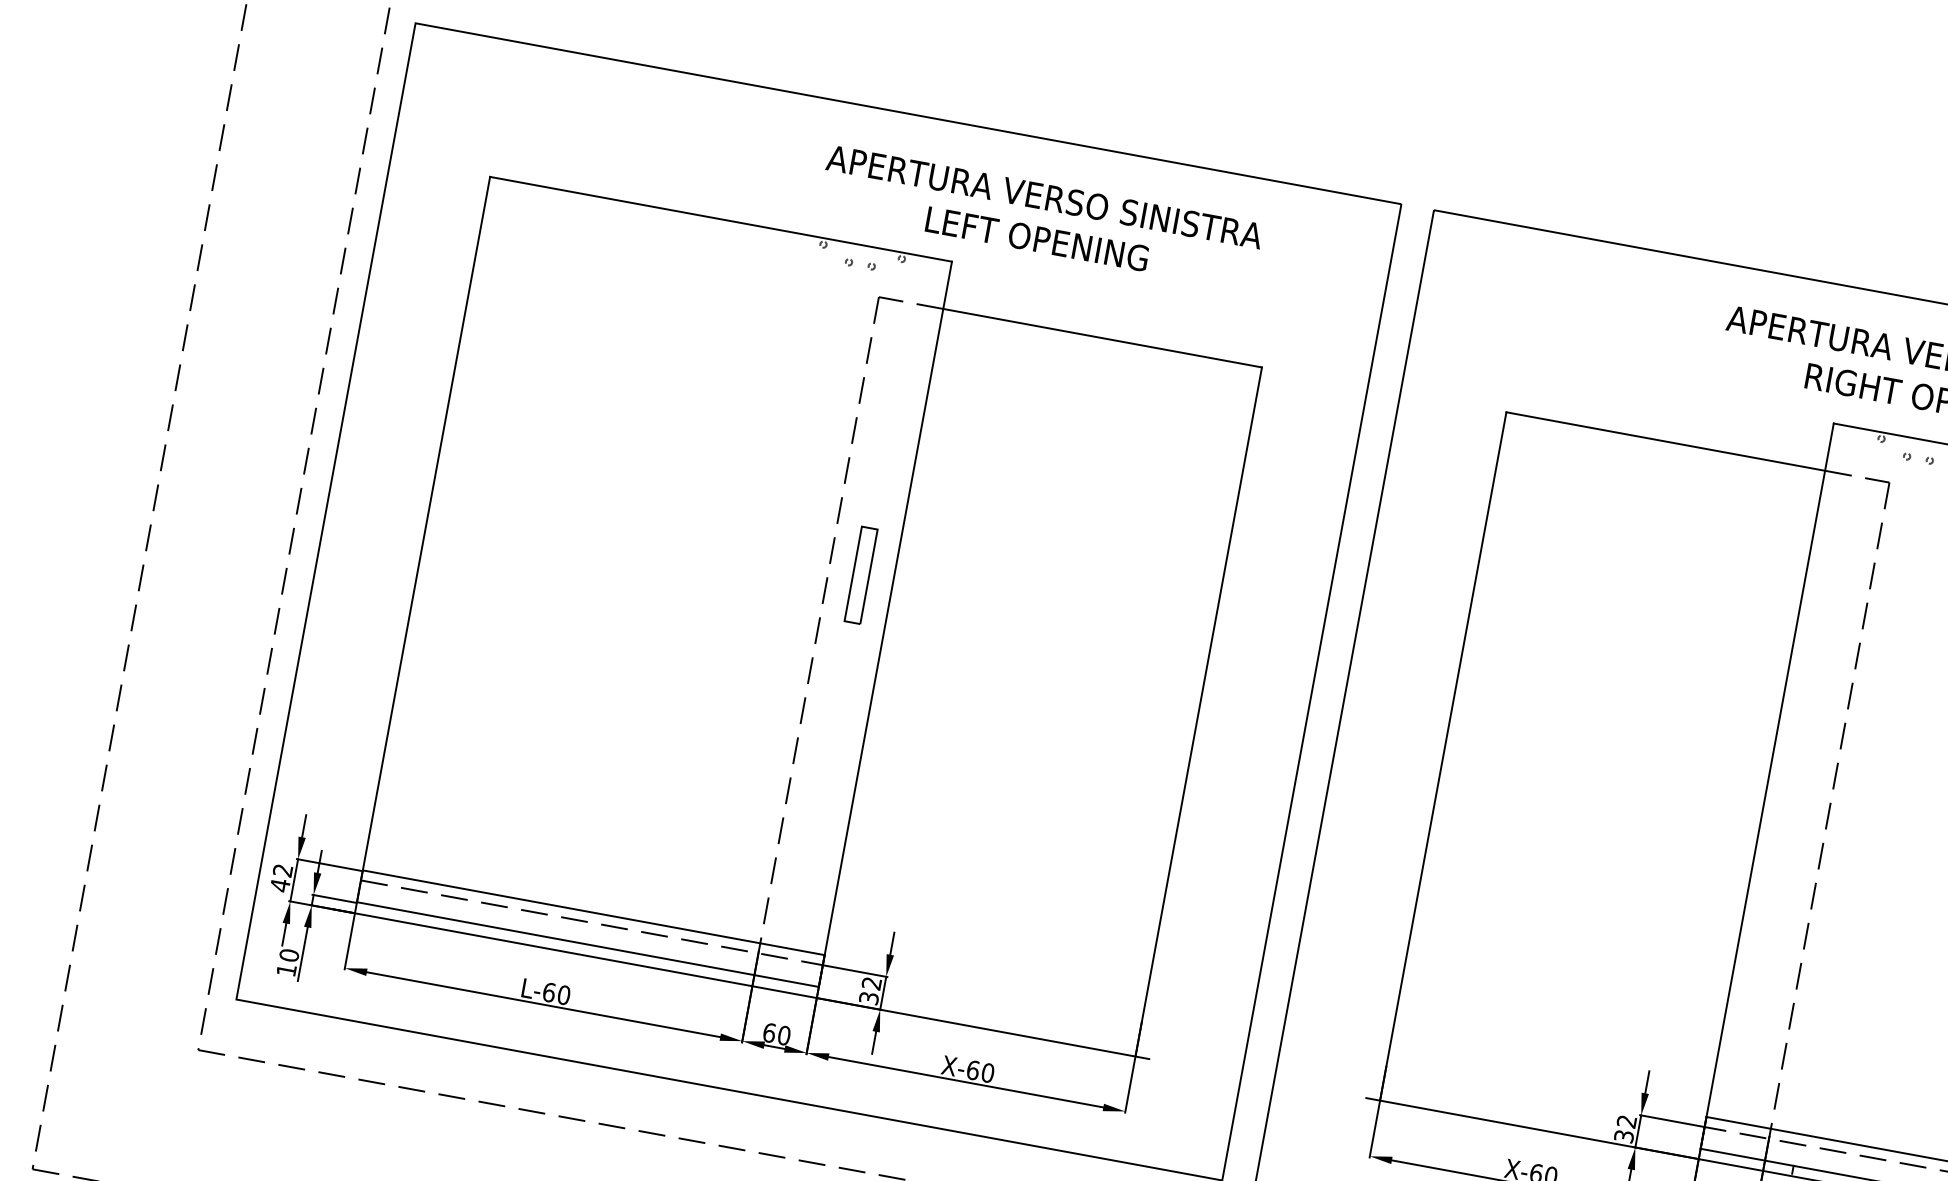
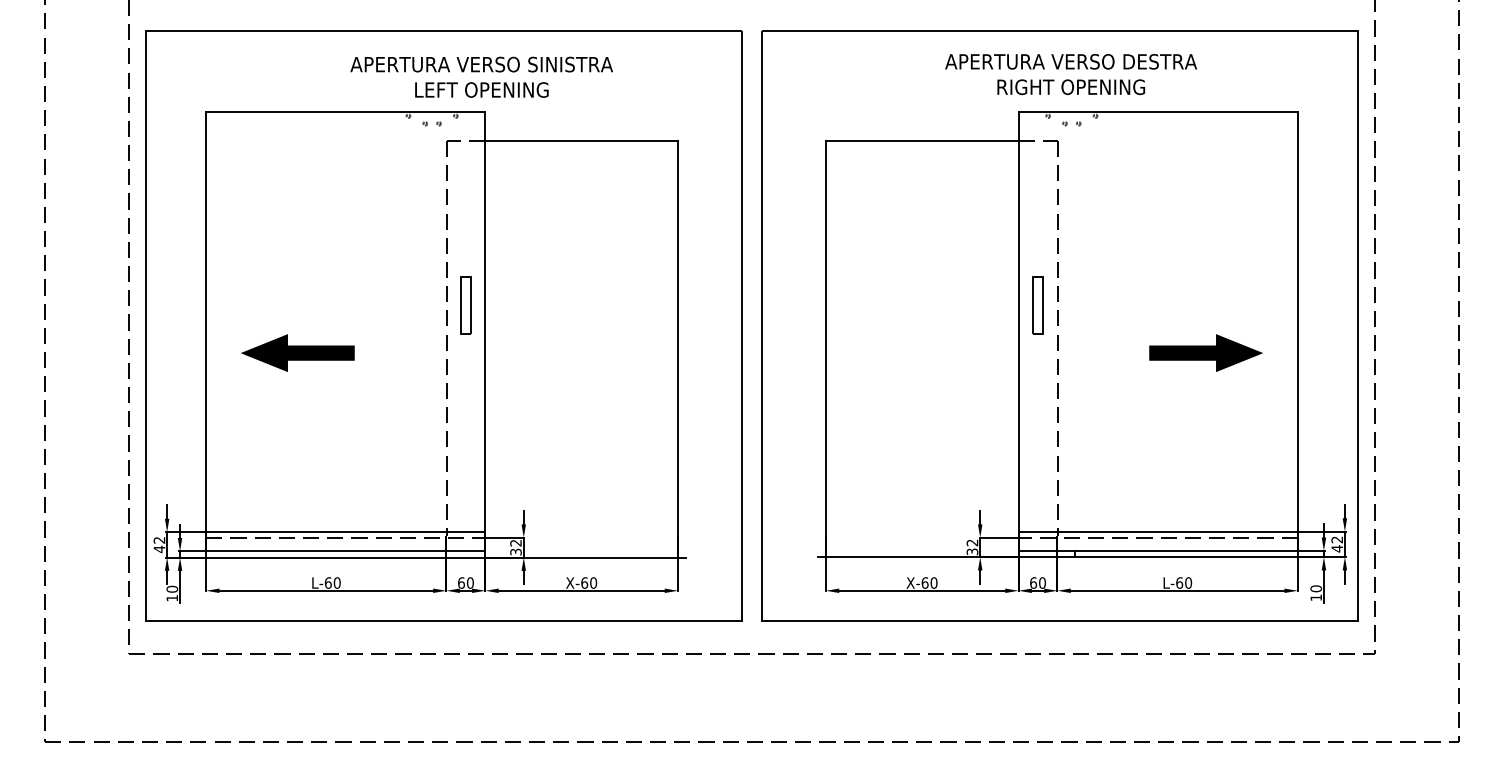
text: (1040, 216) -> (481, 76), moved
part: (568, 601) -> (297, 352), added
part: (1806, 748) -> (1037, 305), added

